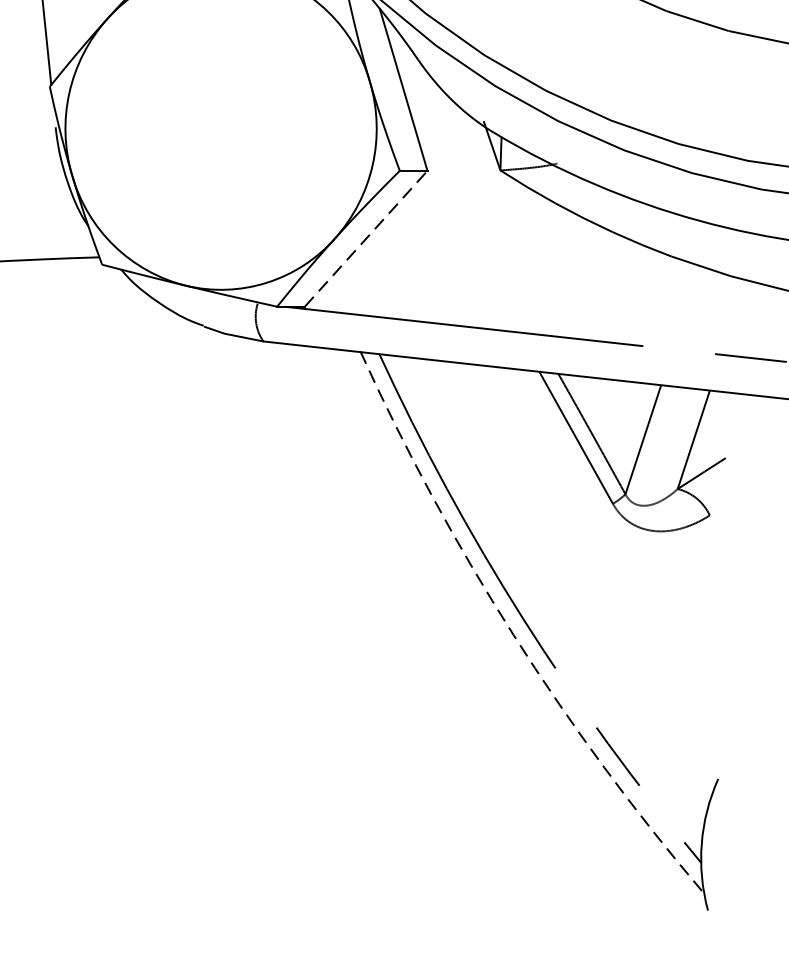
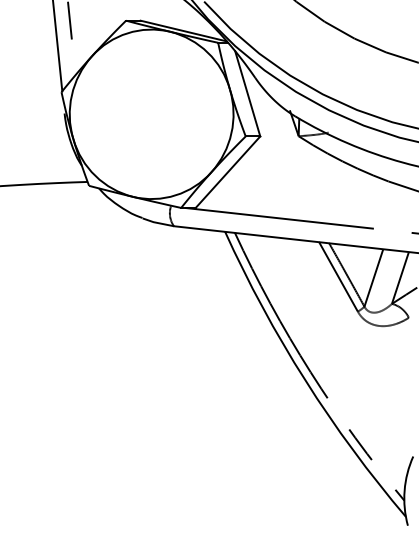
line: (367, 237) -> (228, 171), dashed -> solid
arc: (513, 634) -> (305, 380), dashed -> solid

